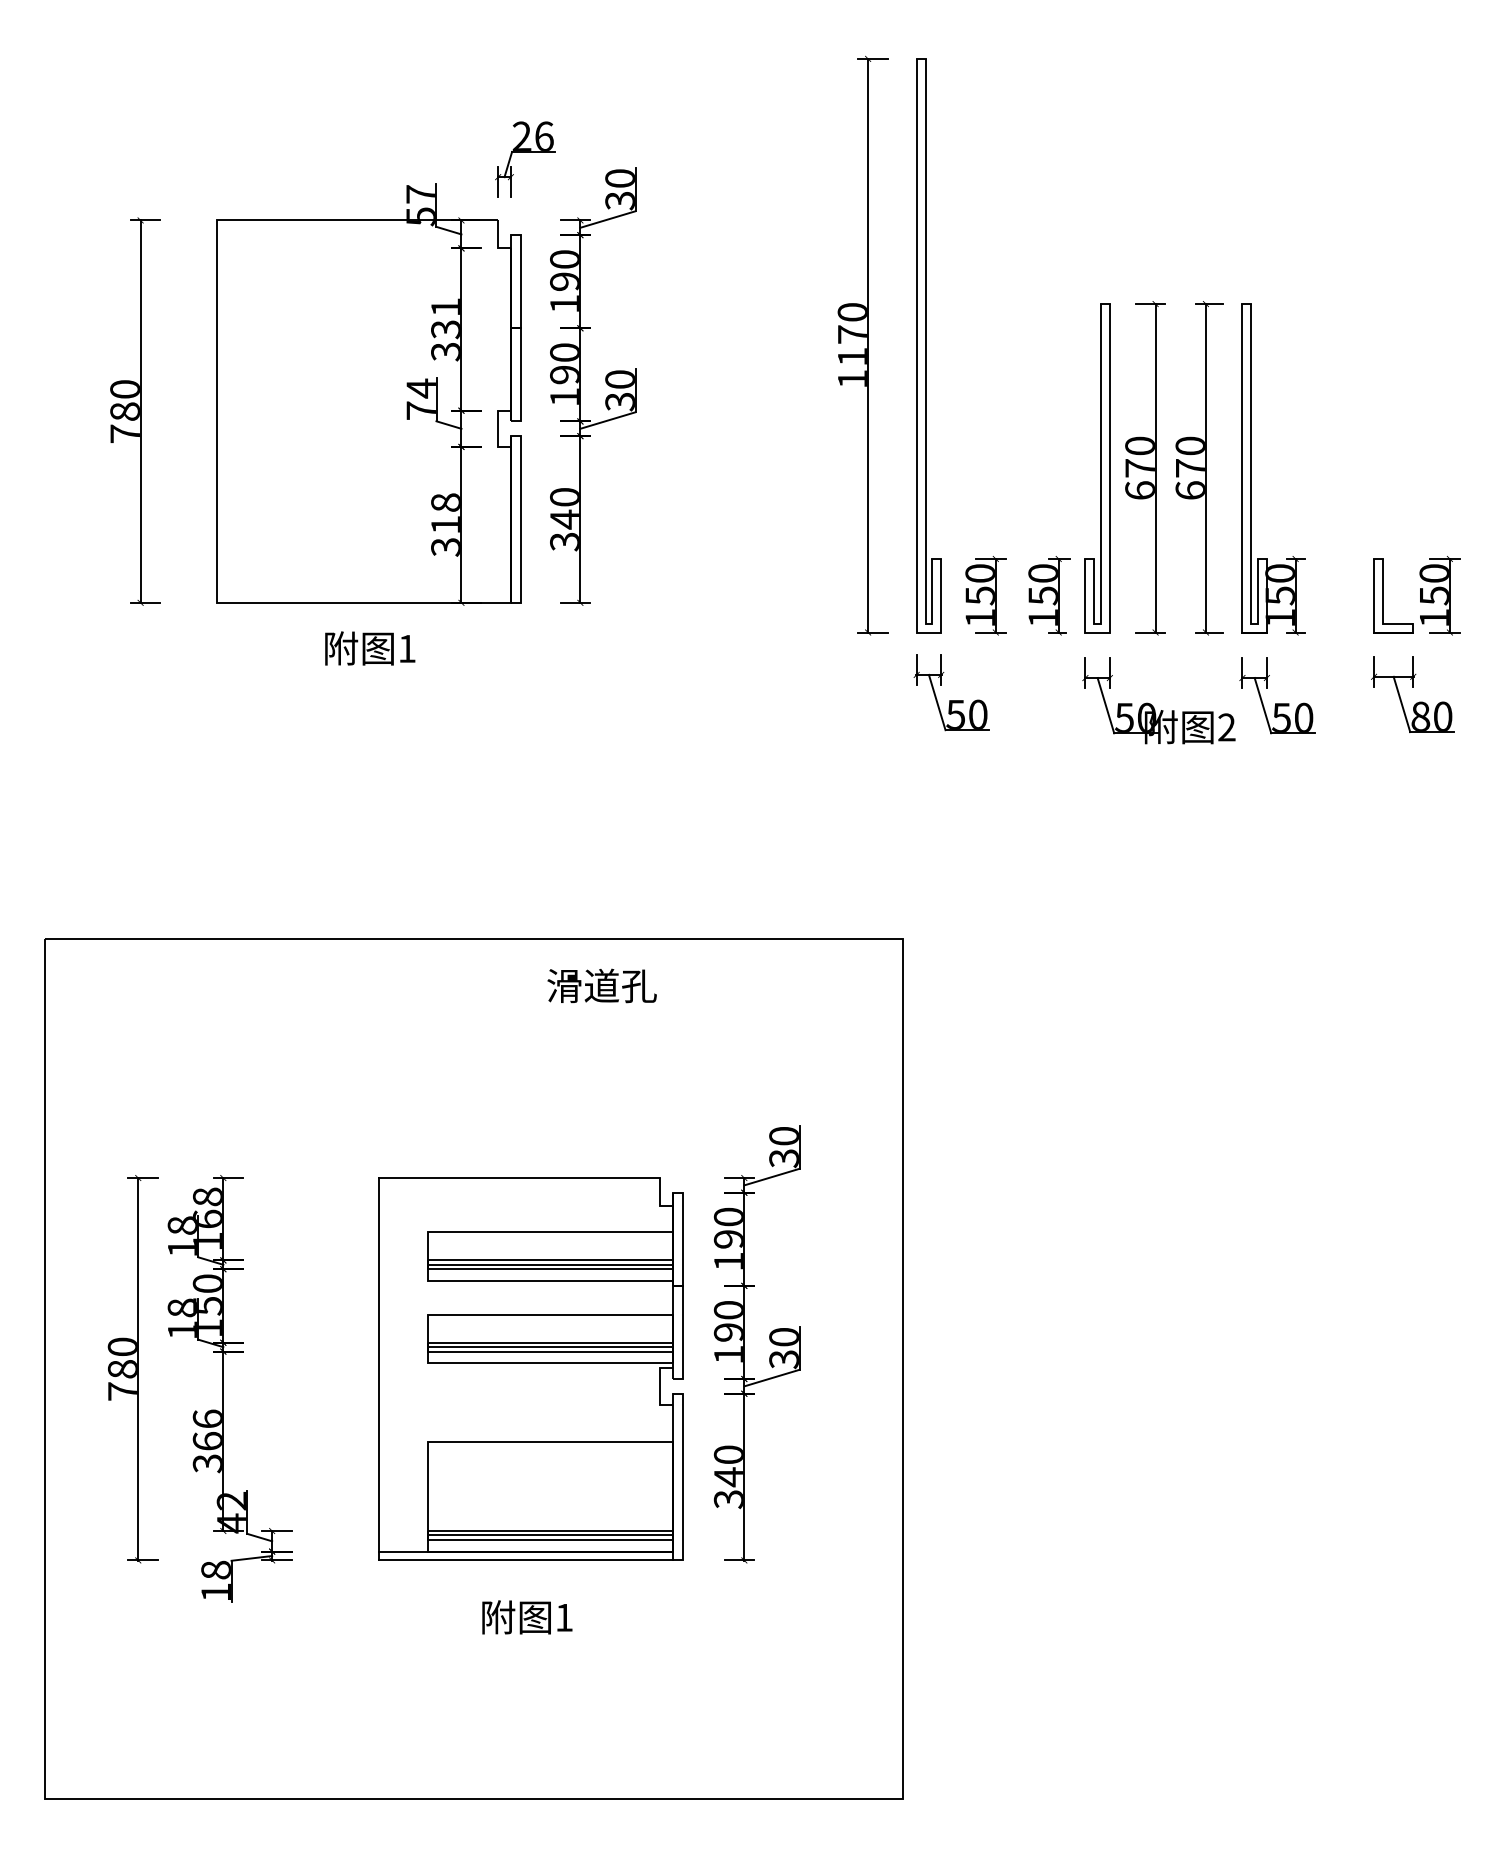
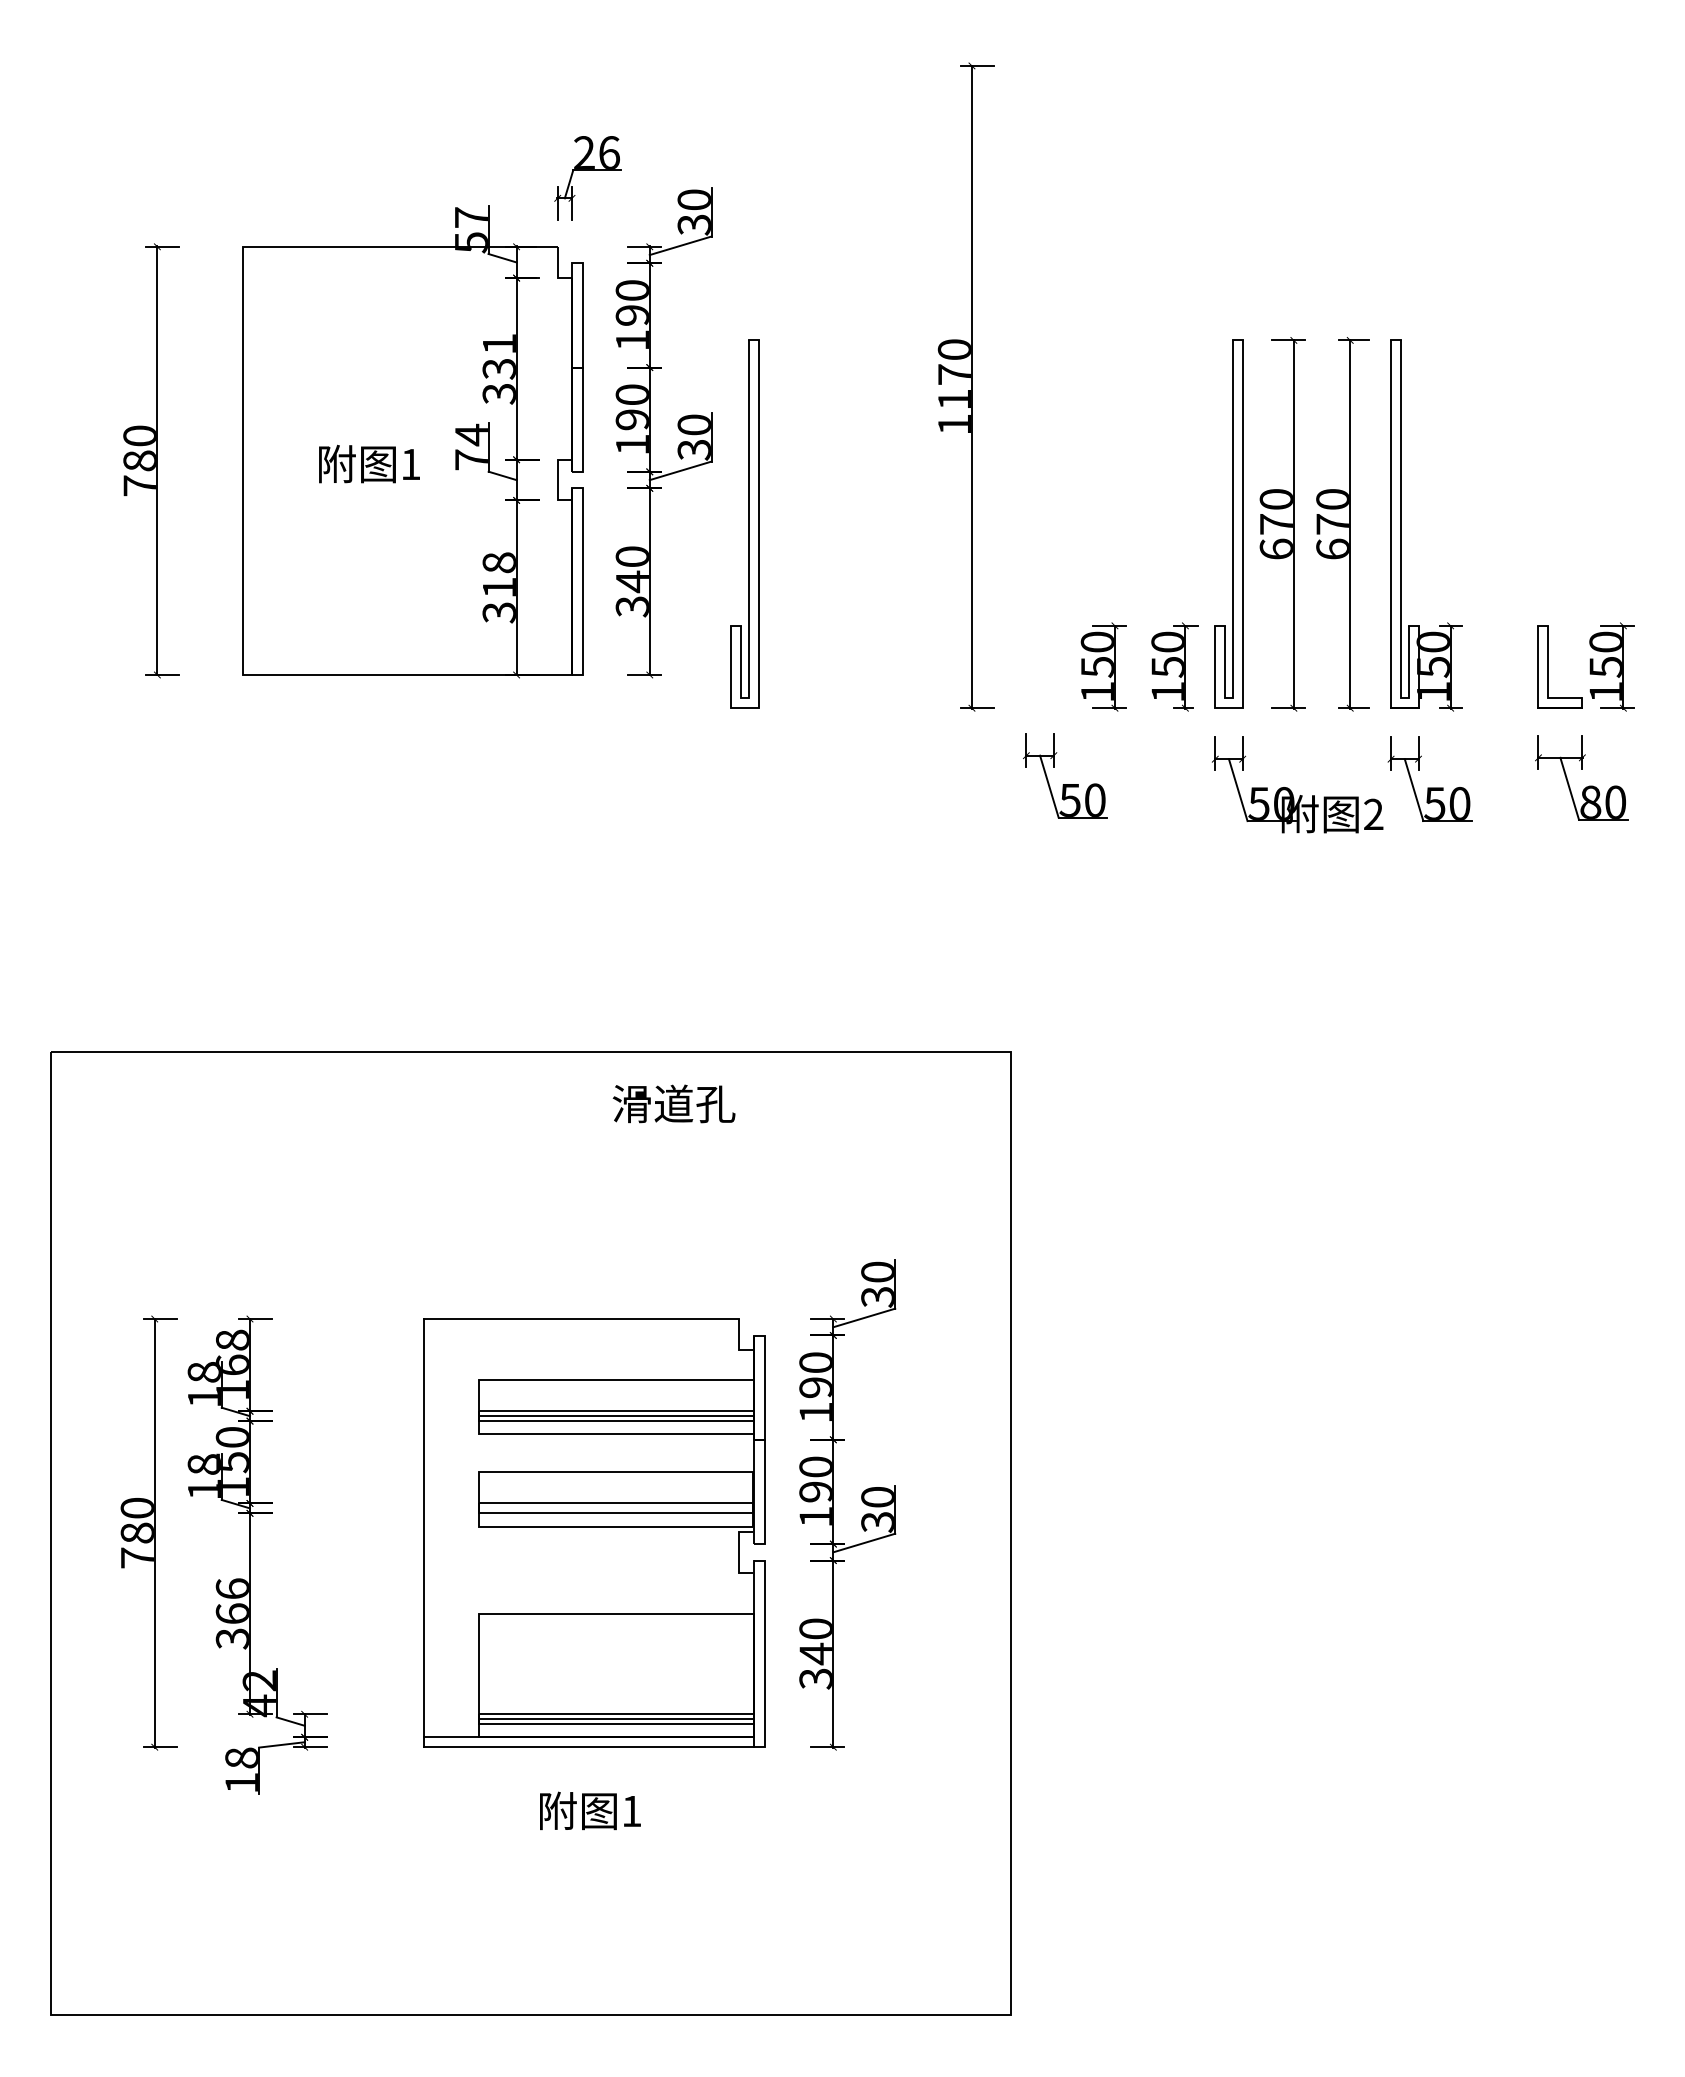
part: (928, 345) -> (1039, 386), removed
part: (664, 467) -> (744, 523), added
text: (370, 647) -> (369, 463), moved
line: (549, 1347) -> (615, 1508), removed

